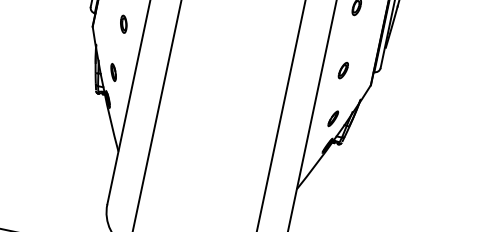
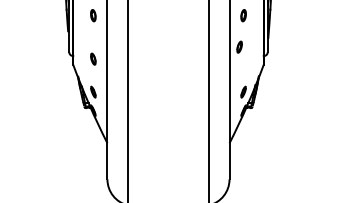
part: (343, 69) -> (239, 46), moved

